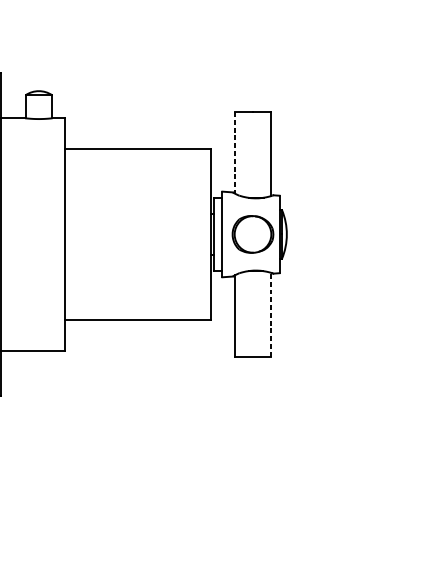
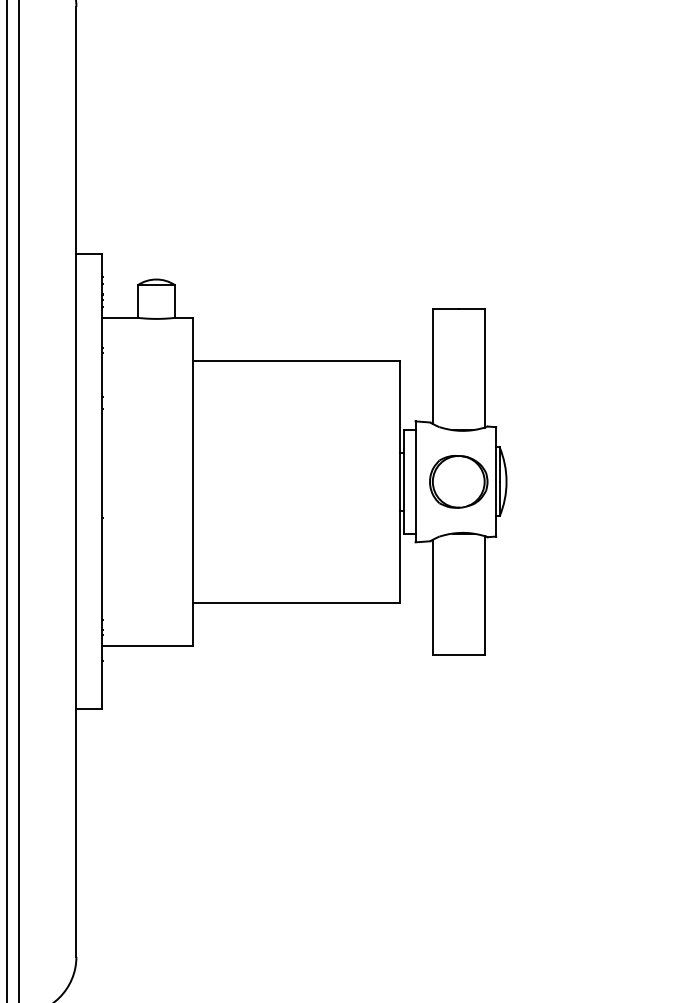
line: (234, 153) -> (432, 367), dashed -> solid
line: (271, 314) -> (484, 594), dashed -> solid

